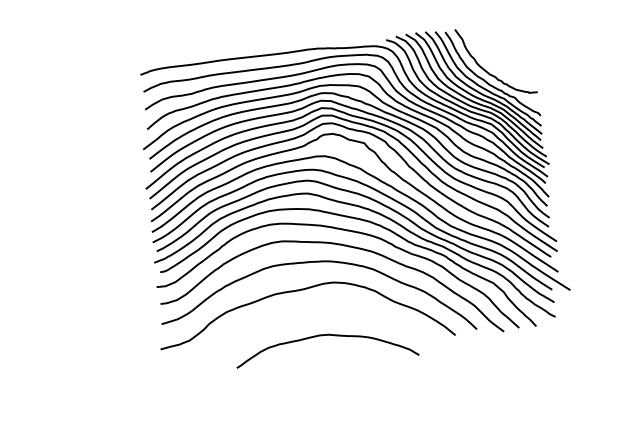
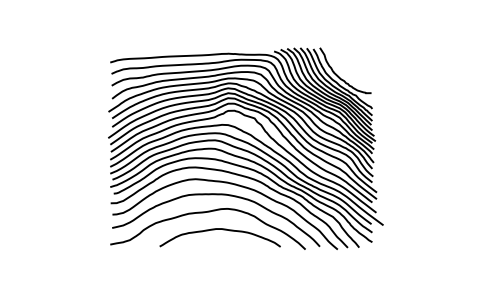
curve: (325, 335) -> (219, 229), moved

